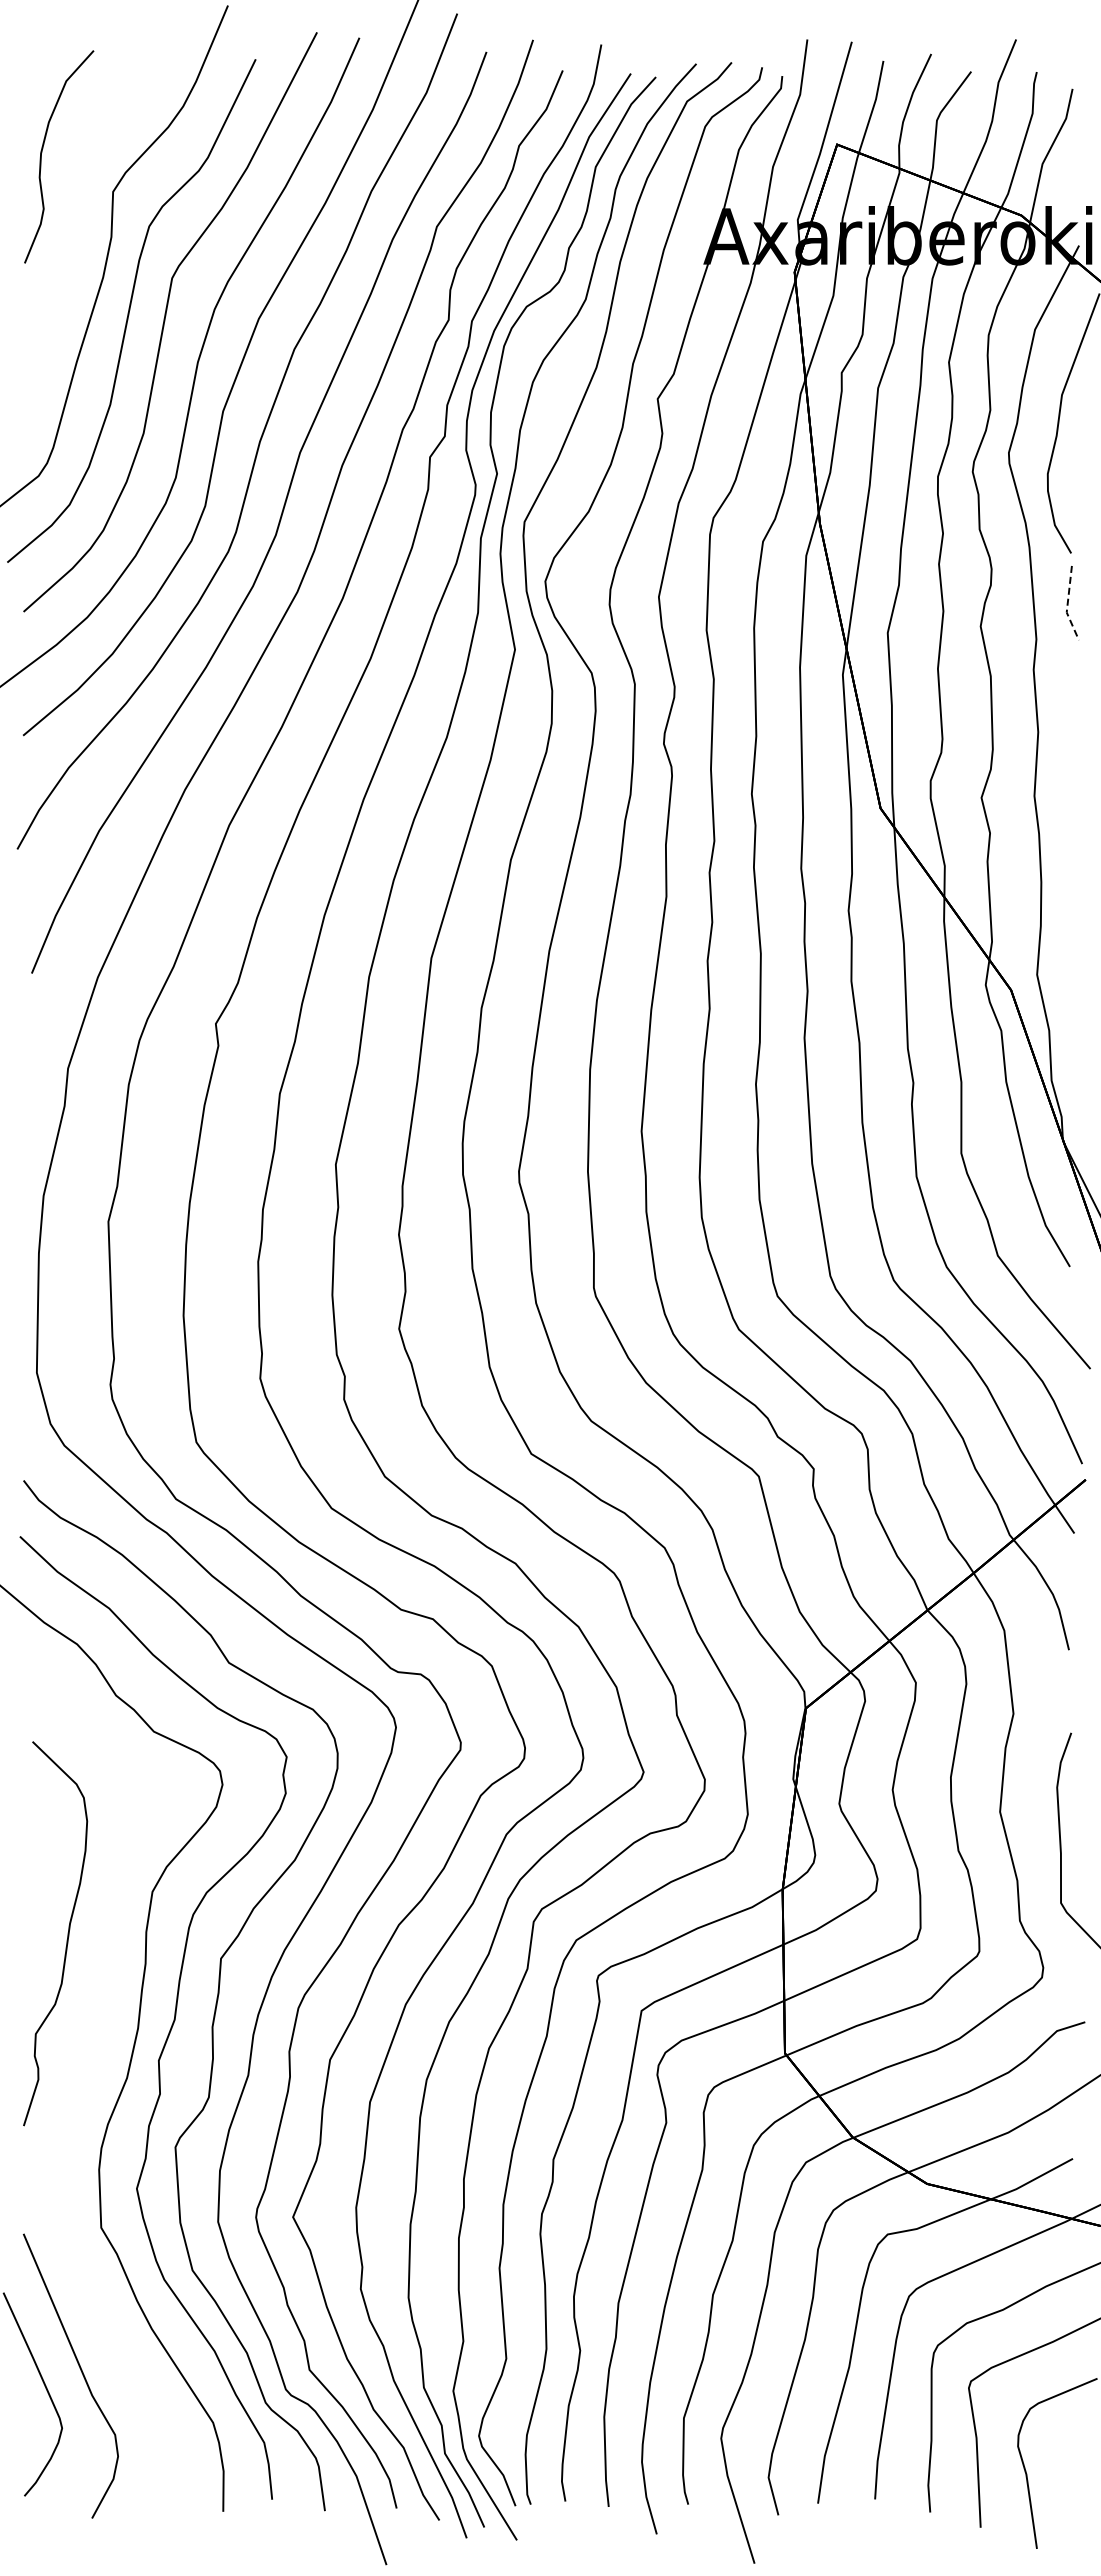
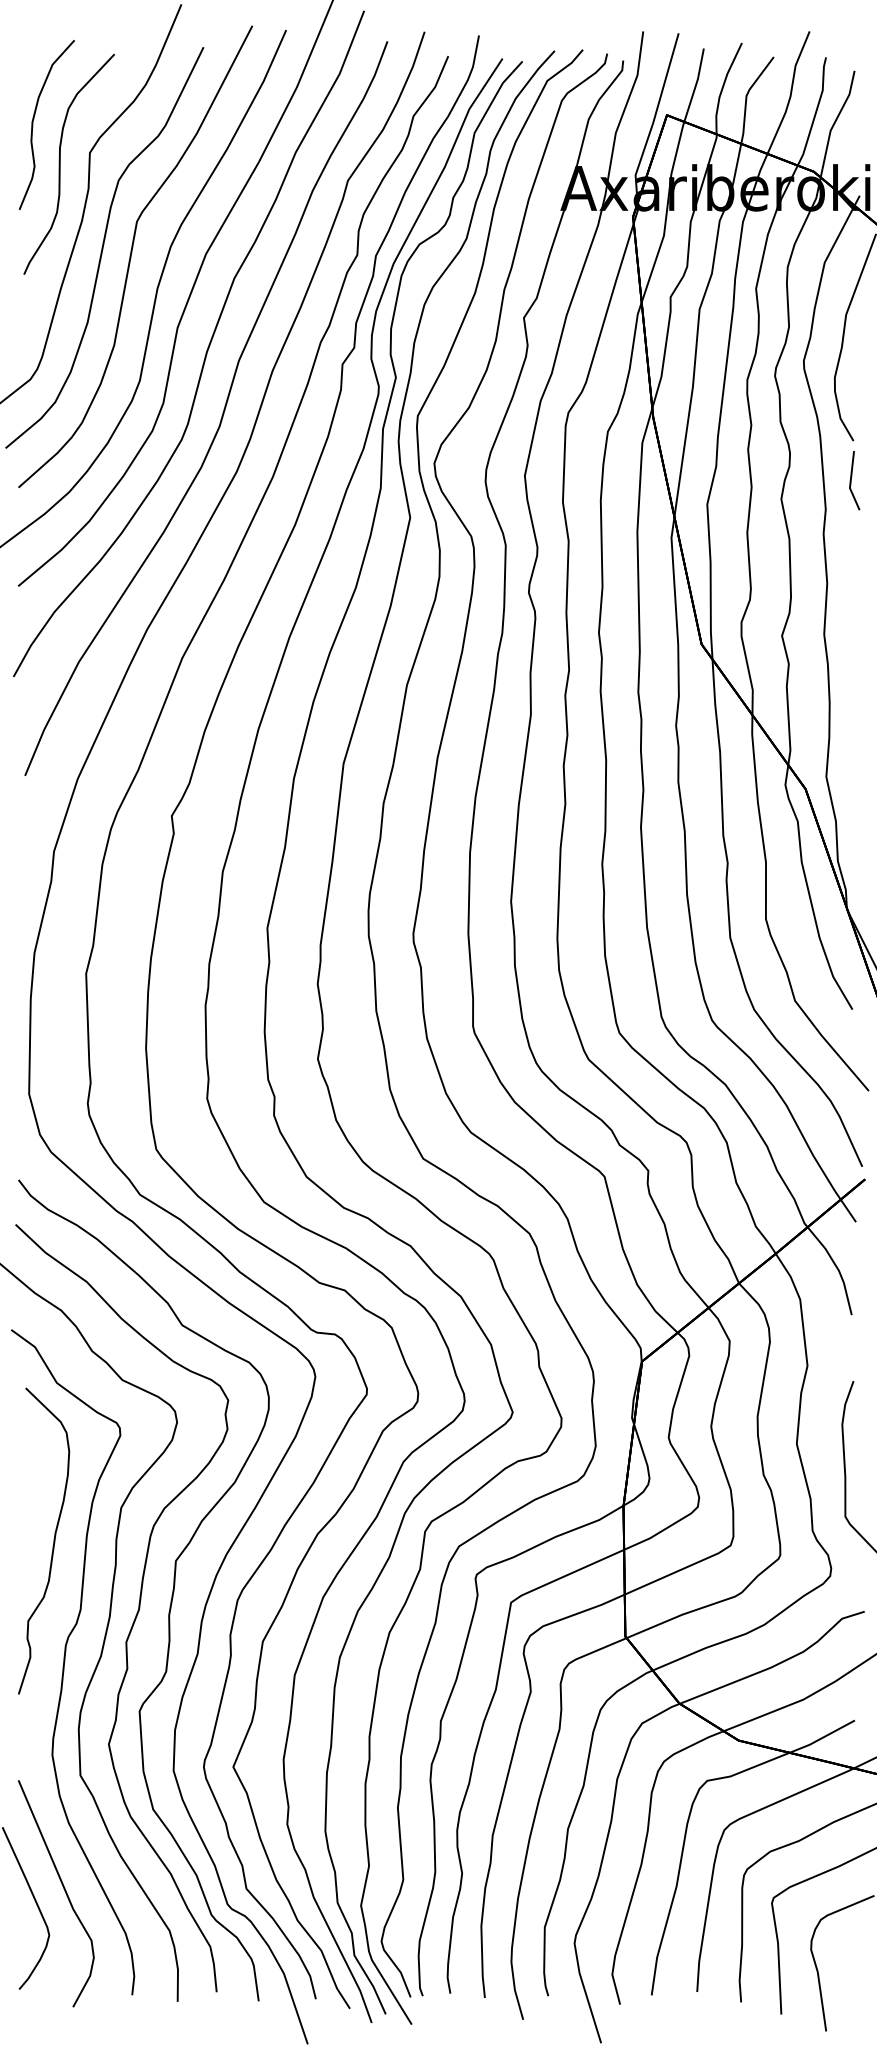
curve: (76, 205) -> (60, 163), added
line: (1067, 605) -> (850, 482), dashed -> solid
curve: (82, 2082) -> (65, 1659), added

